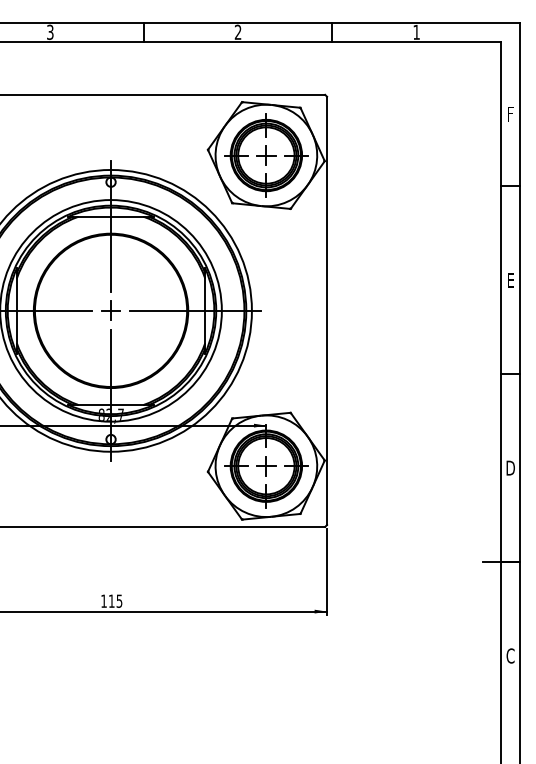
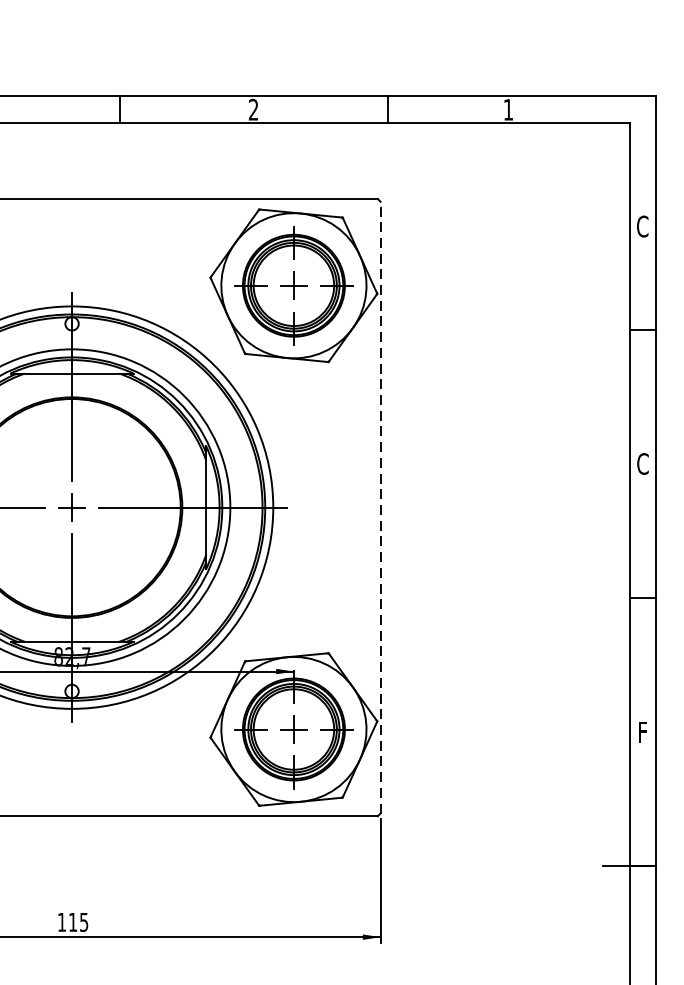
text: (510, 113) -> (642, 225), F -> C
text: (510, 279) -> (642, 462), E -> C
line: (327, 310) -> (381, 507), solid -> dashed
text: (510, 467) -> (642, 731), D -> F

